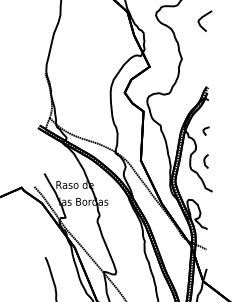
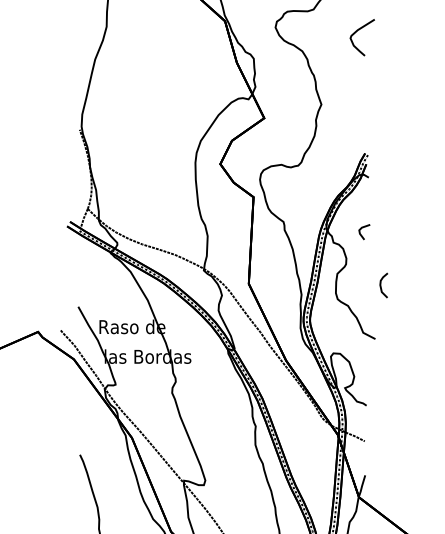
curve: (205, 161) -> (382, 285), moved

